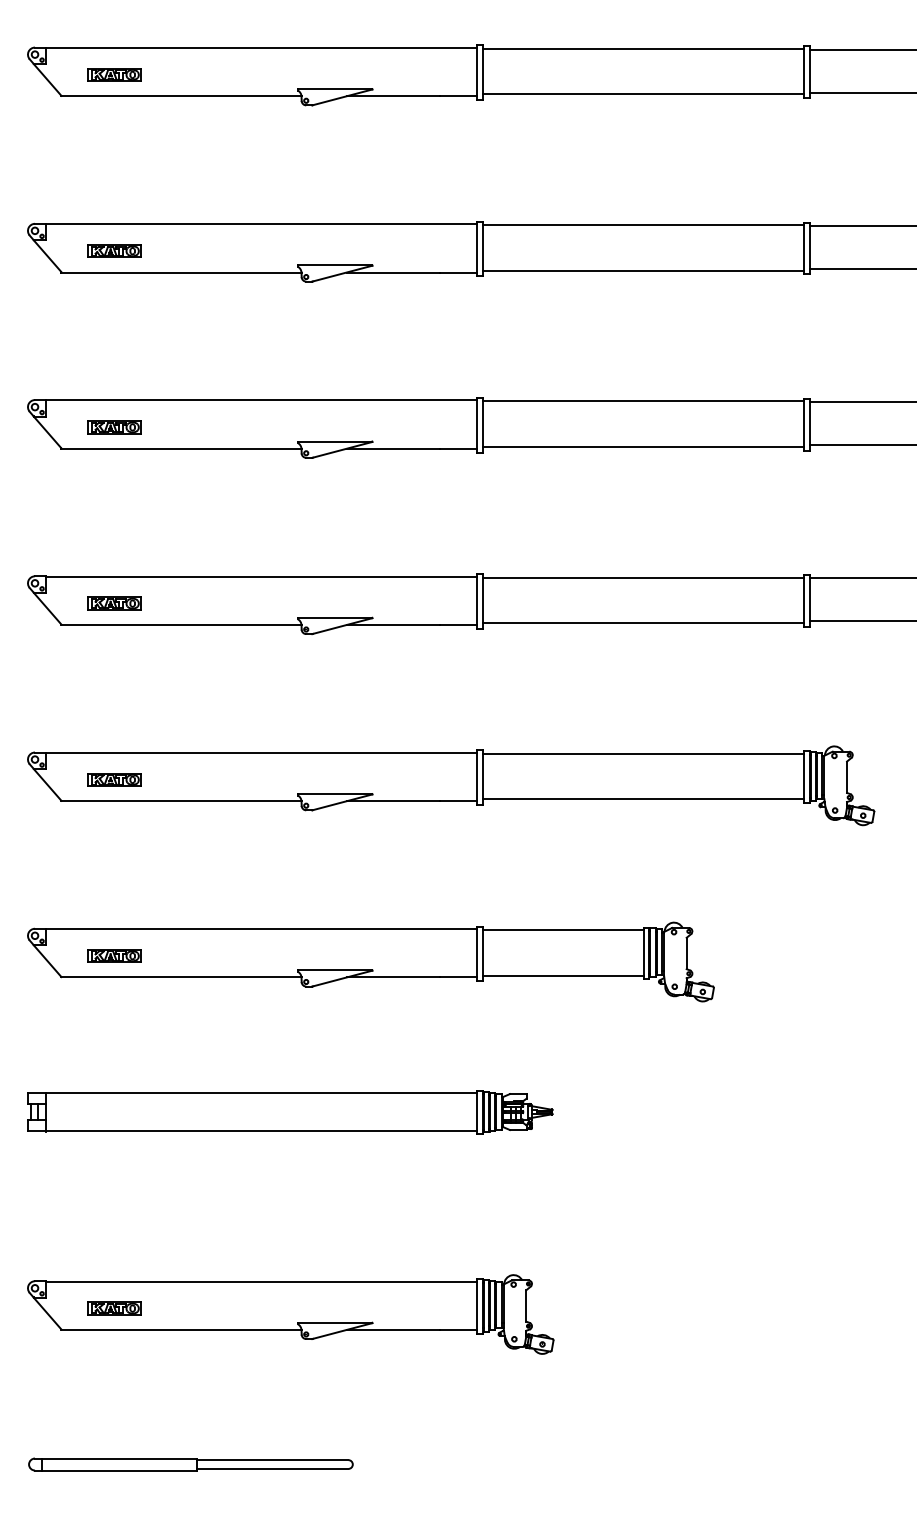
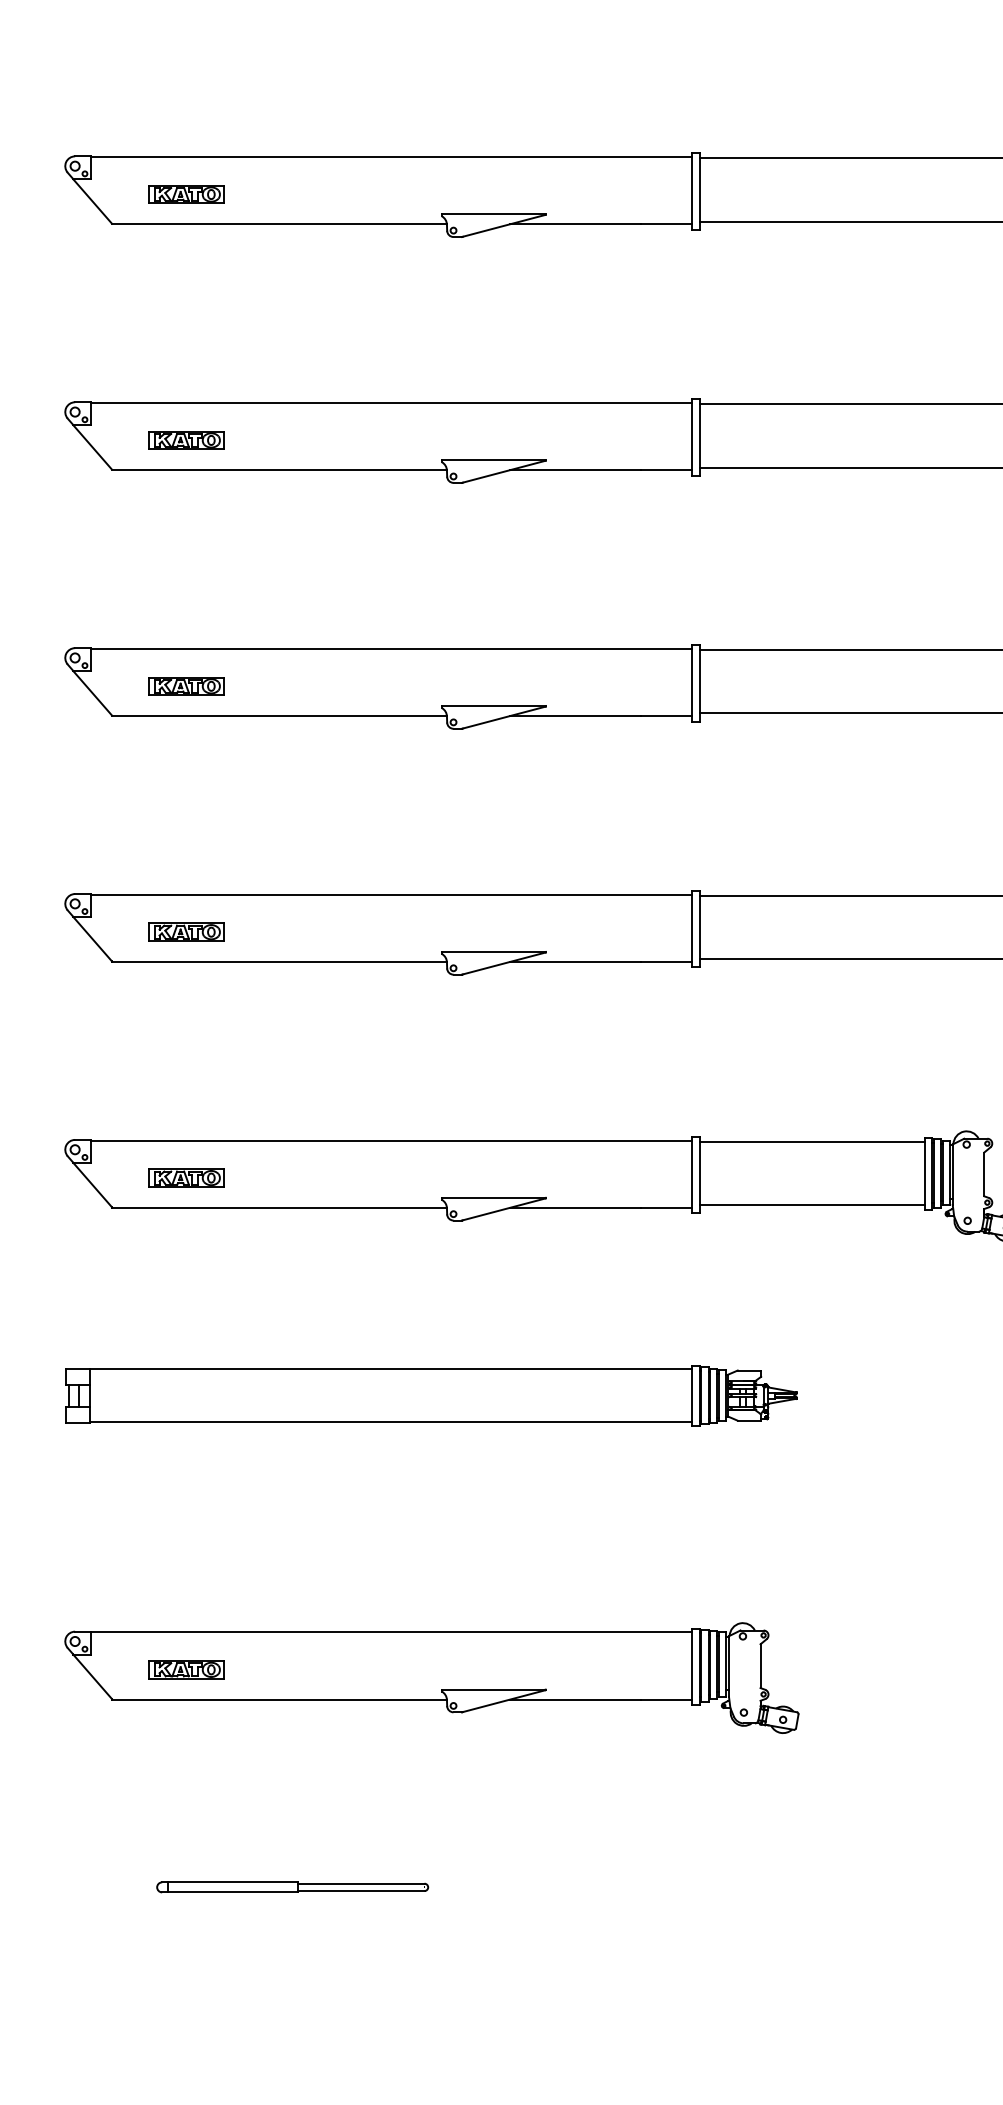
part: (190, 1464) -> (292, 1887), size x0.6

